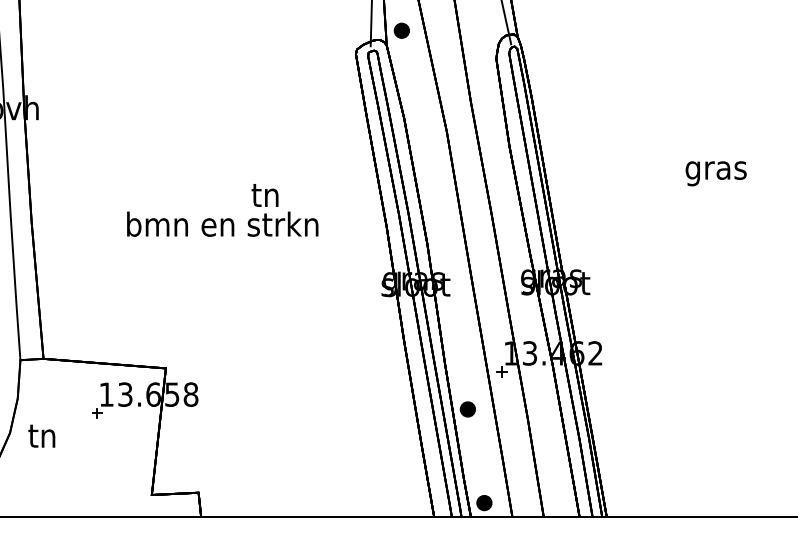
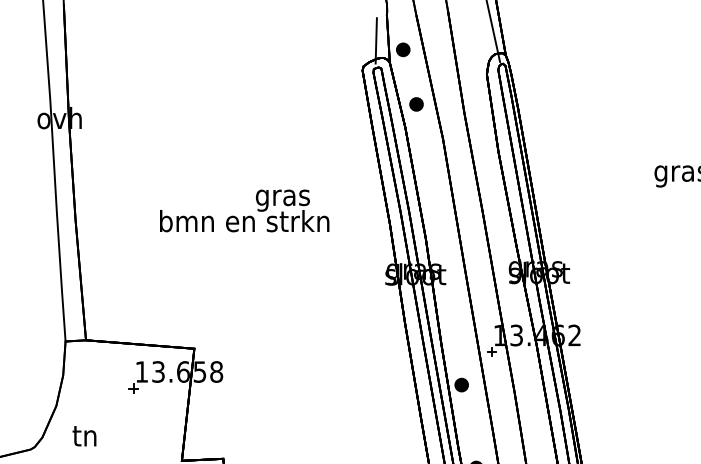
part: (416, 92) -> (416, 104), added
text: (265, 198) -> (282, 198), tn -> gras
text: (41, 435) -> (84, 435), moved

